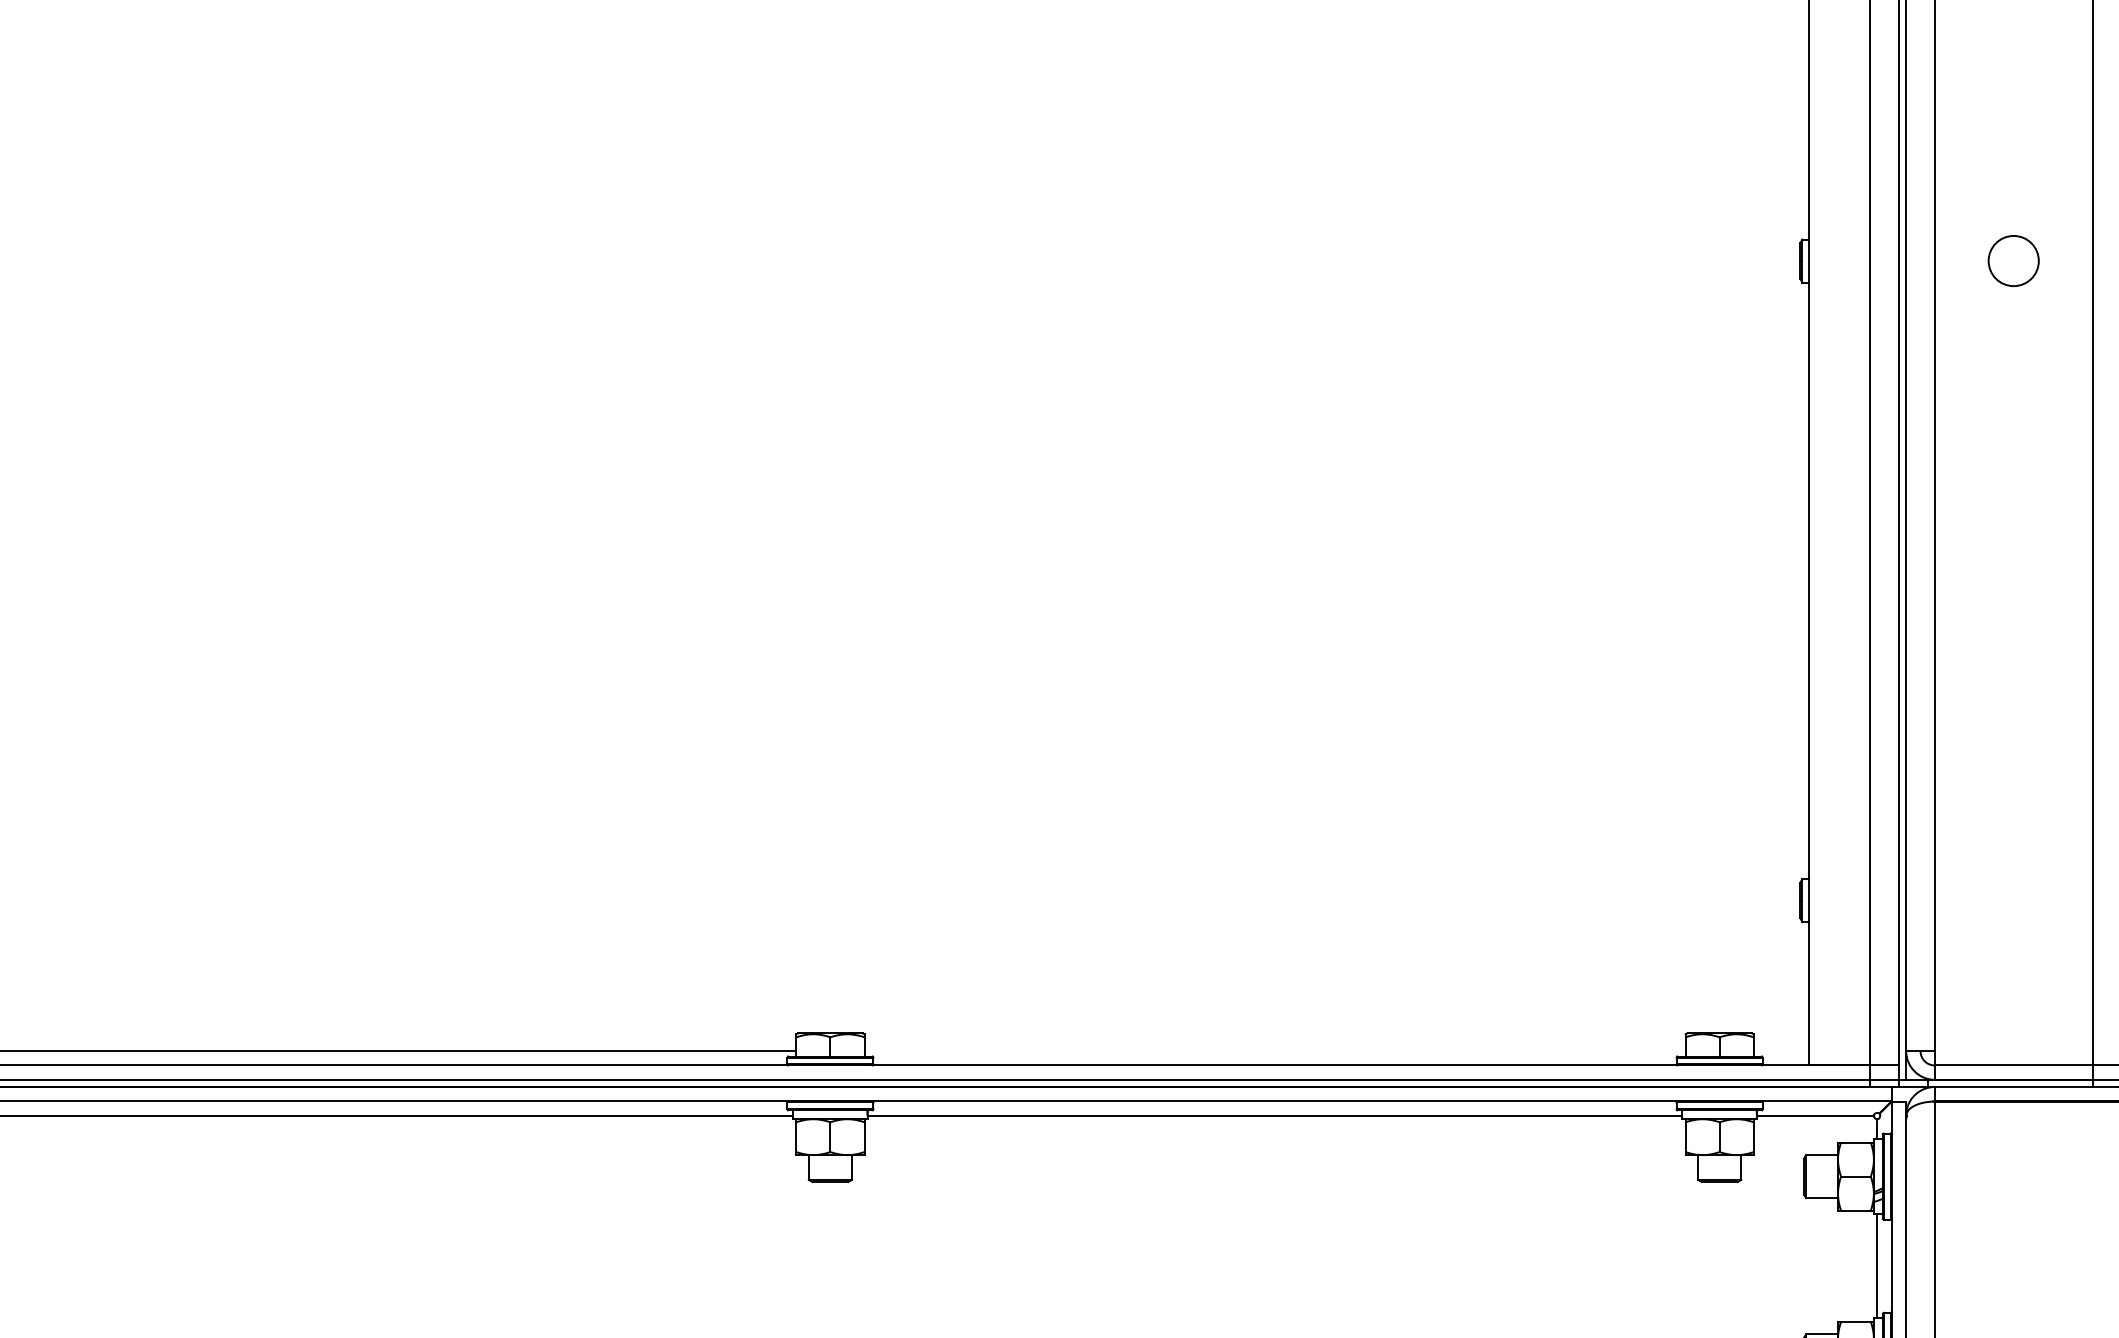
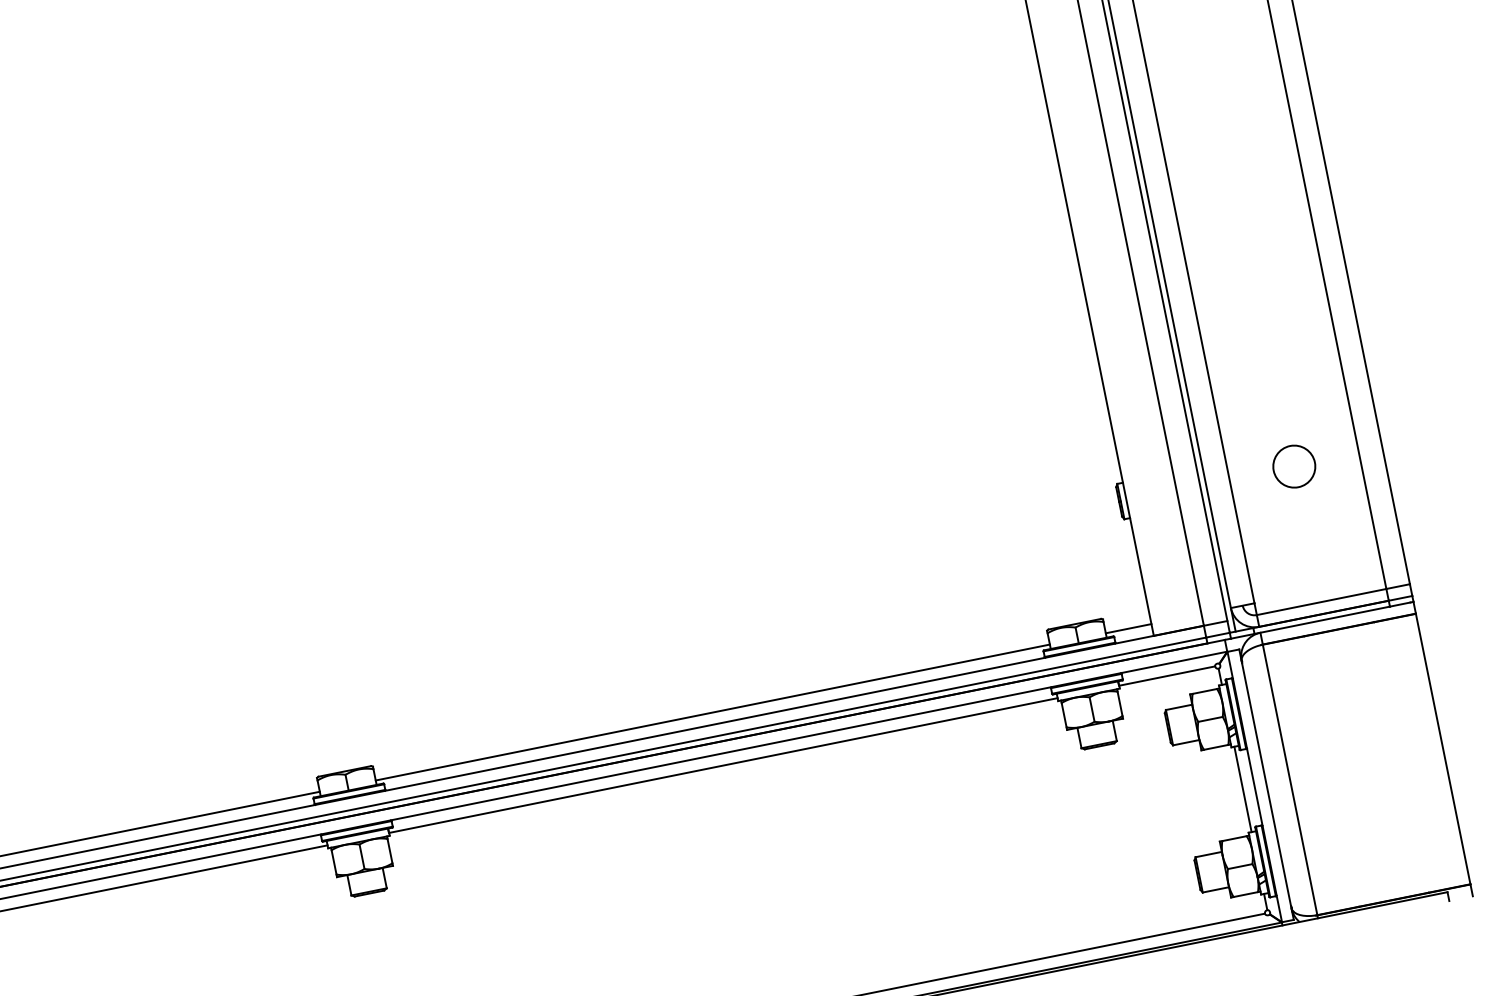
circle: (2013, 900) -> (1294, 466), added
line: (1274, 1051) -> (712, 712), added
line: (1781, 1051) -> (1128, 629), added

